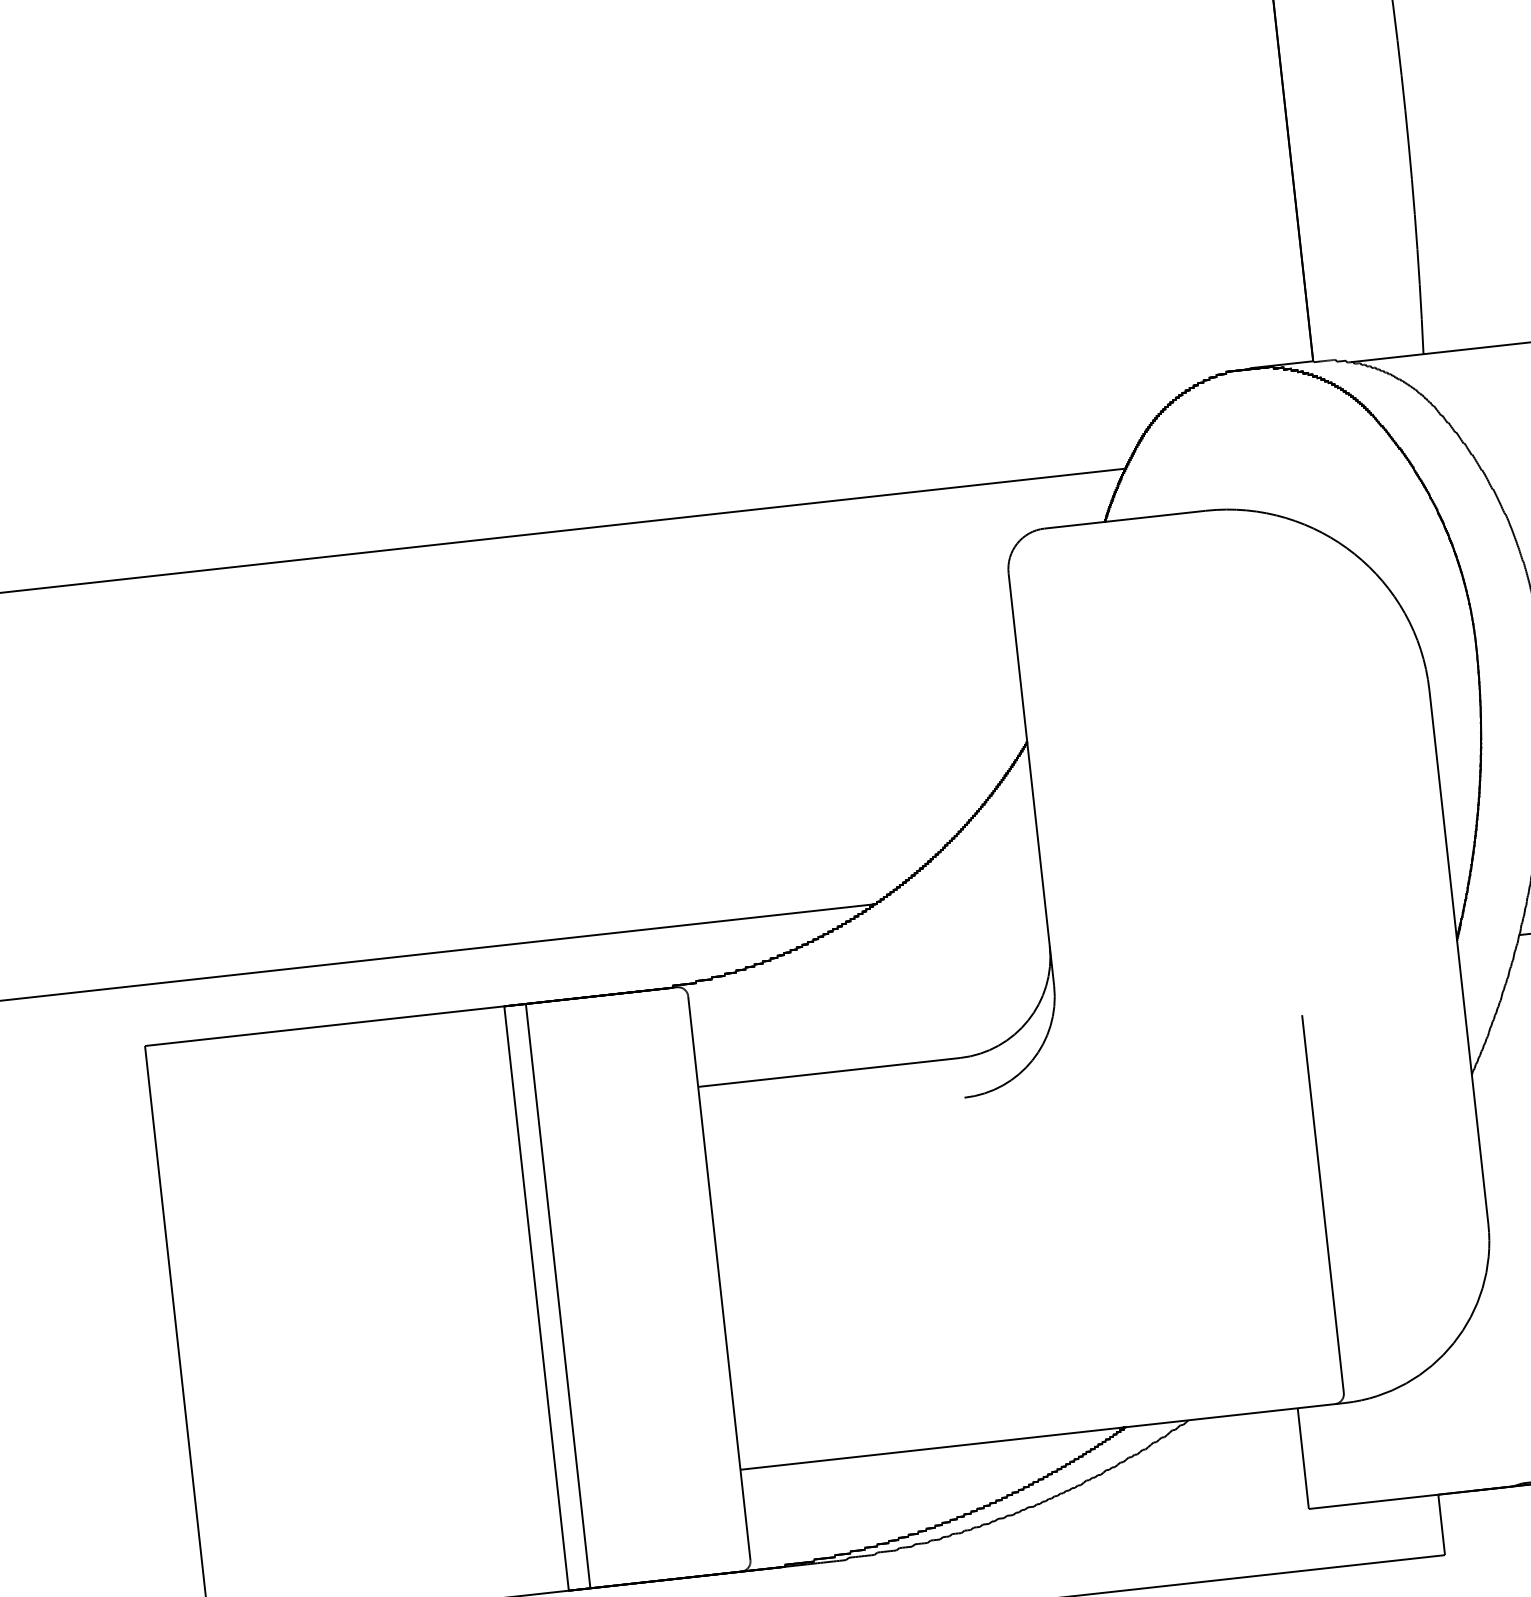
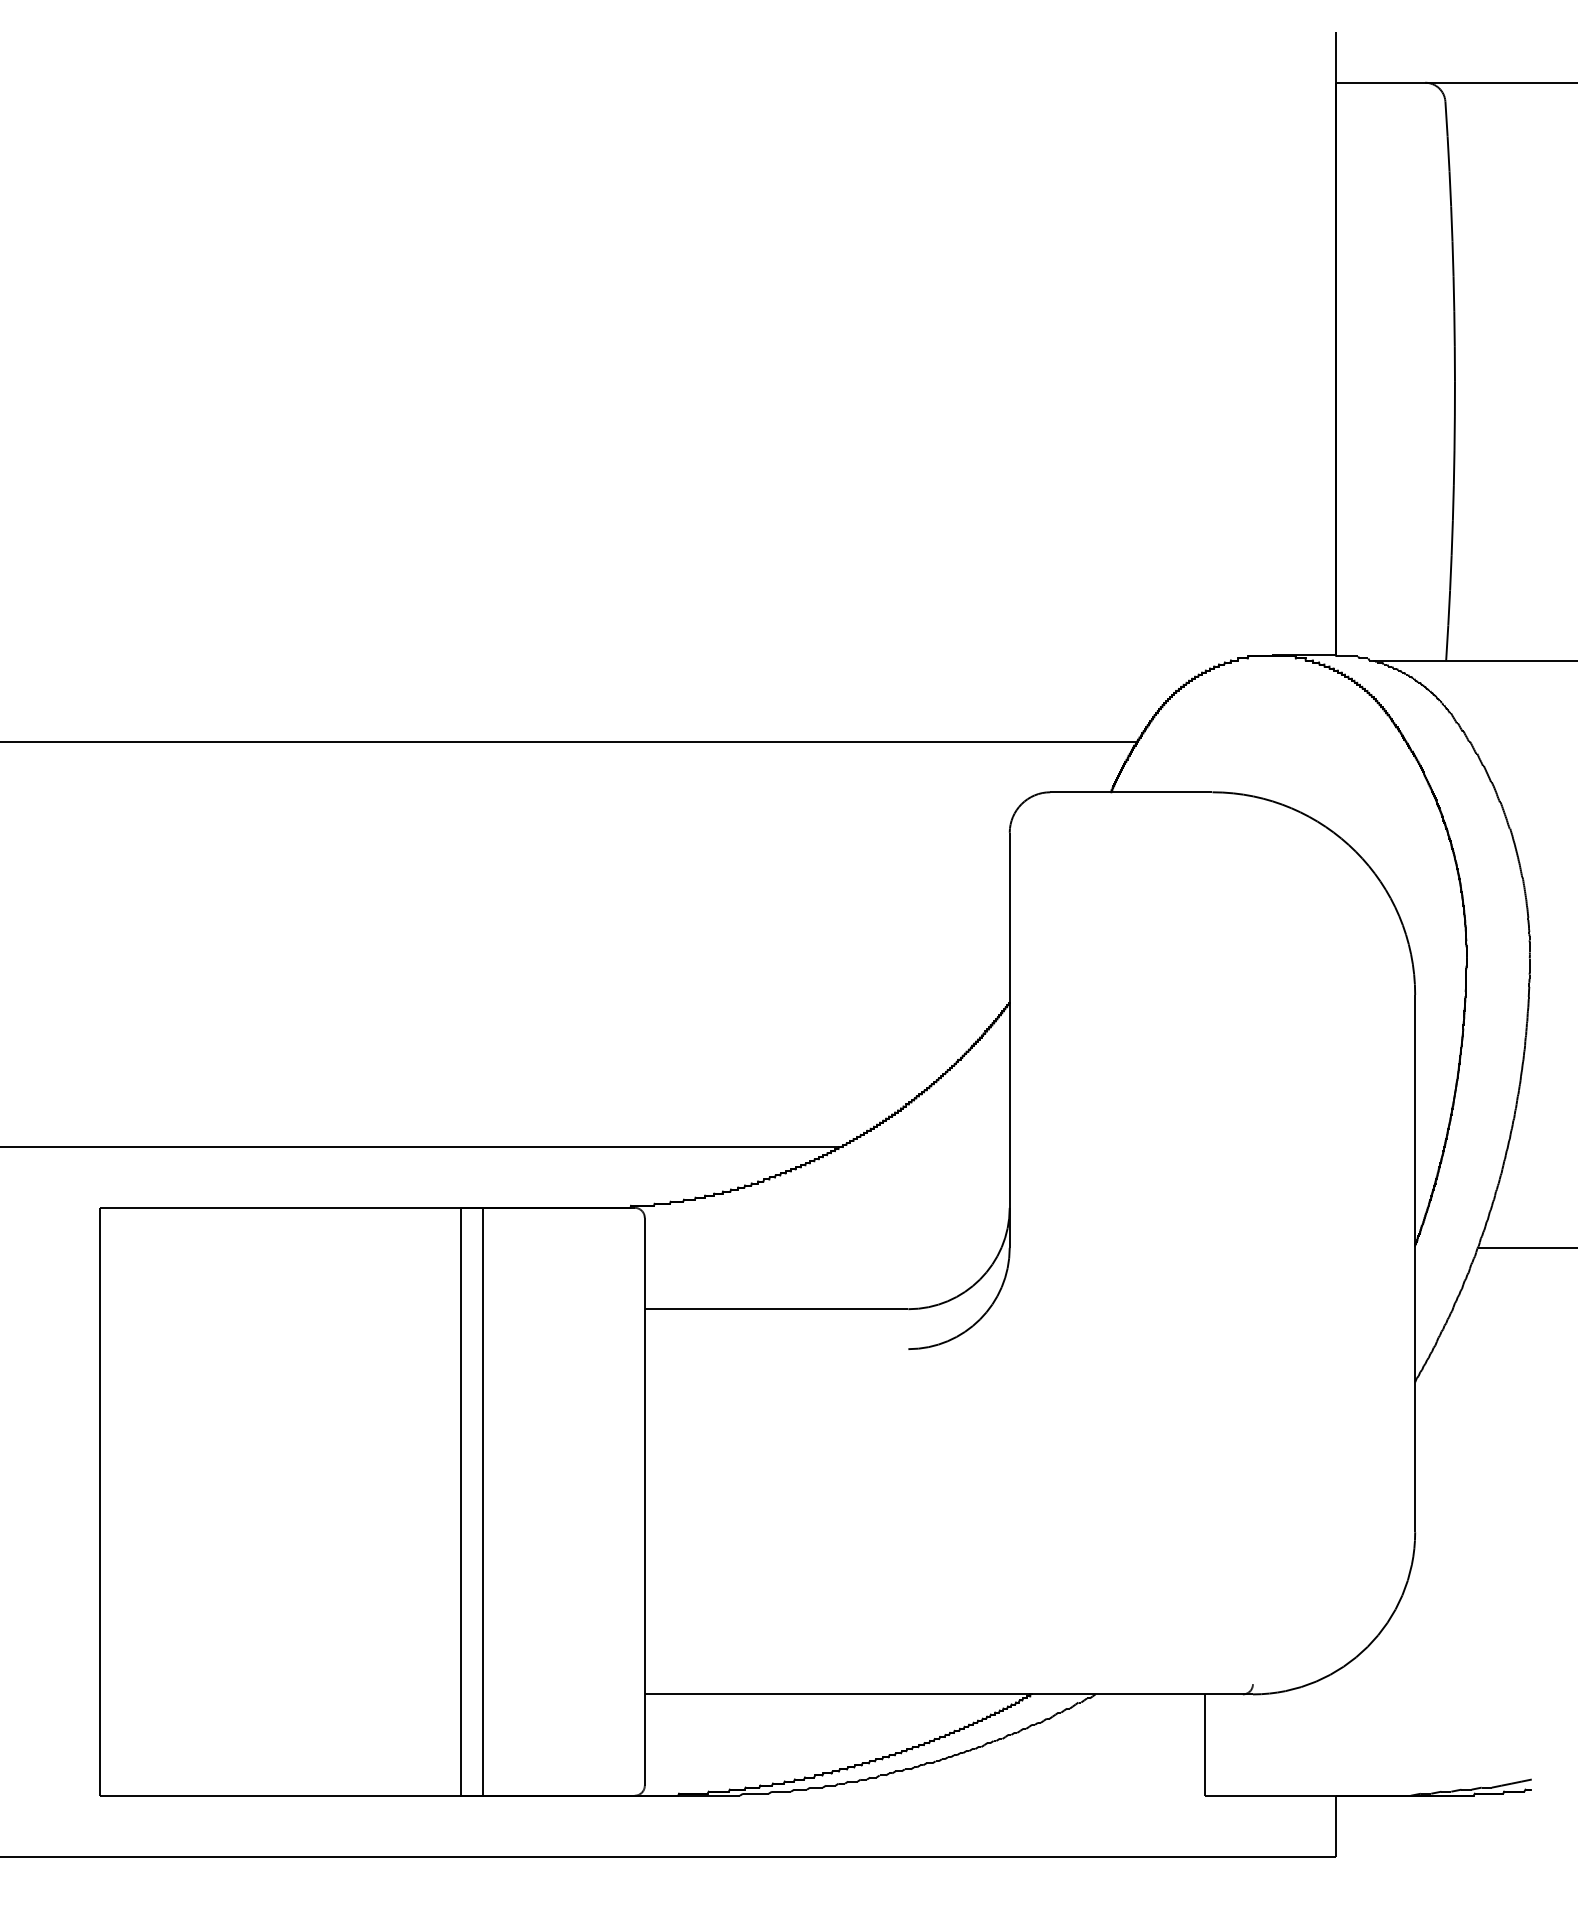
line: (1323, 1204) -> (1253, 1494), removed

